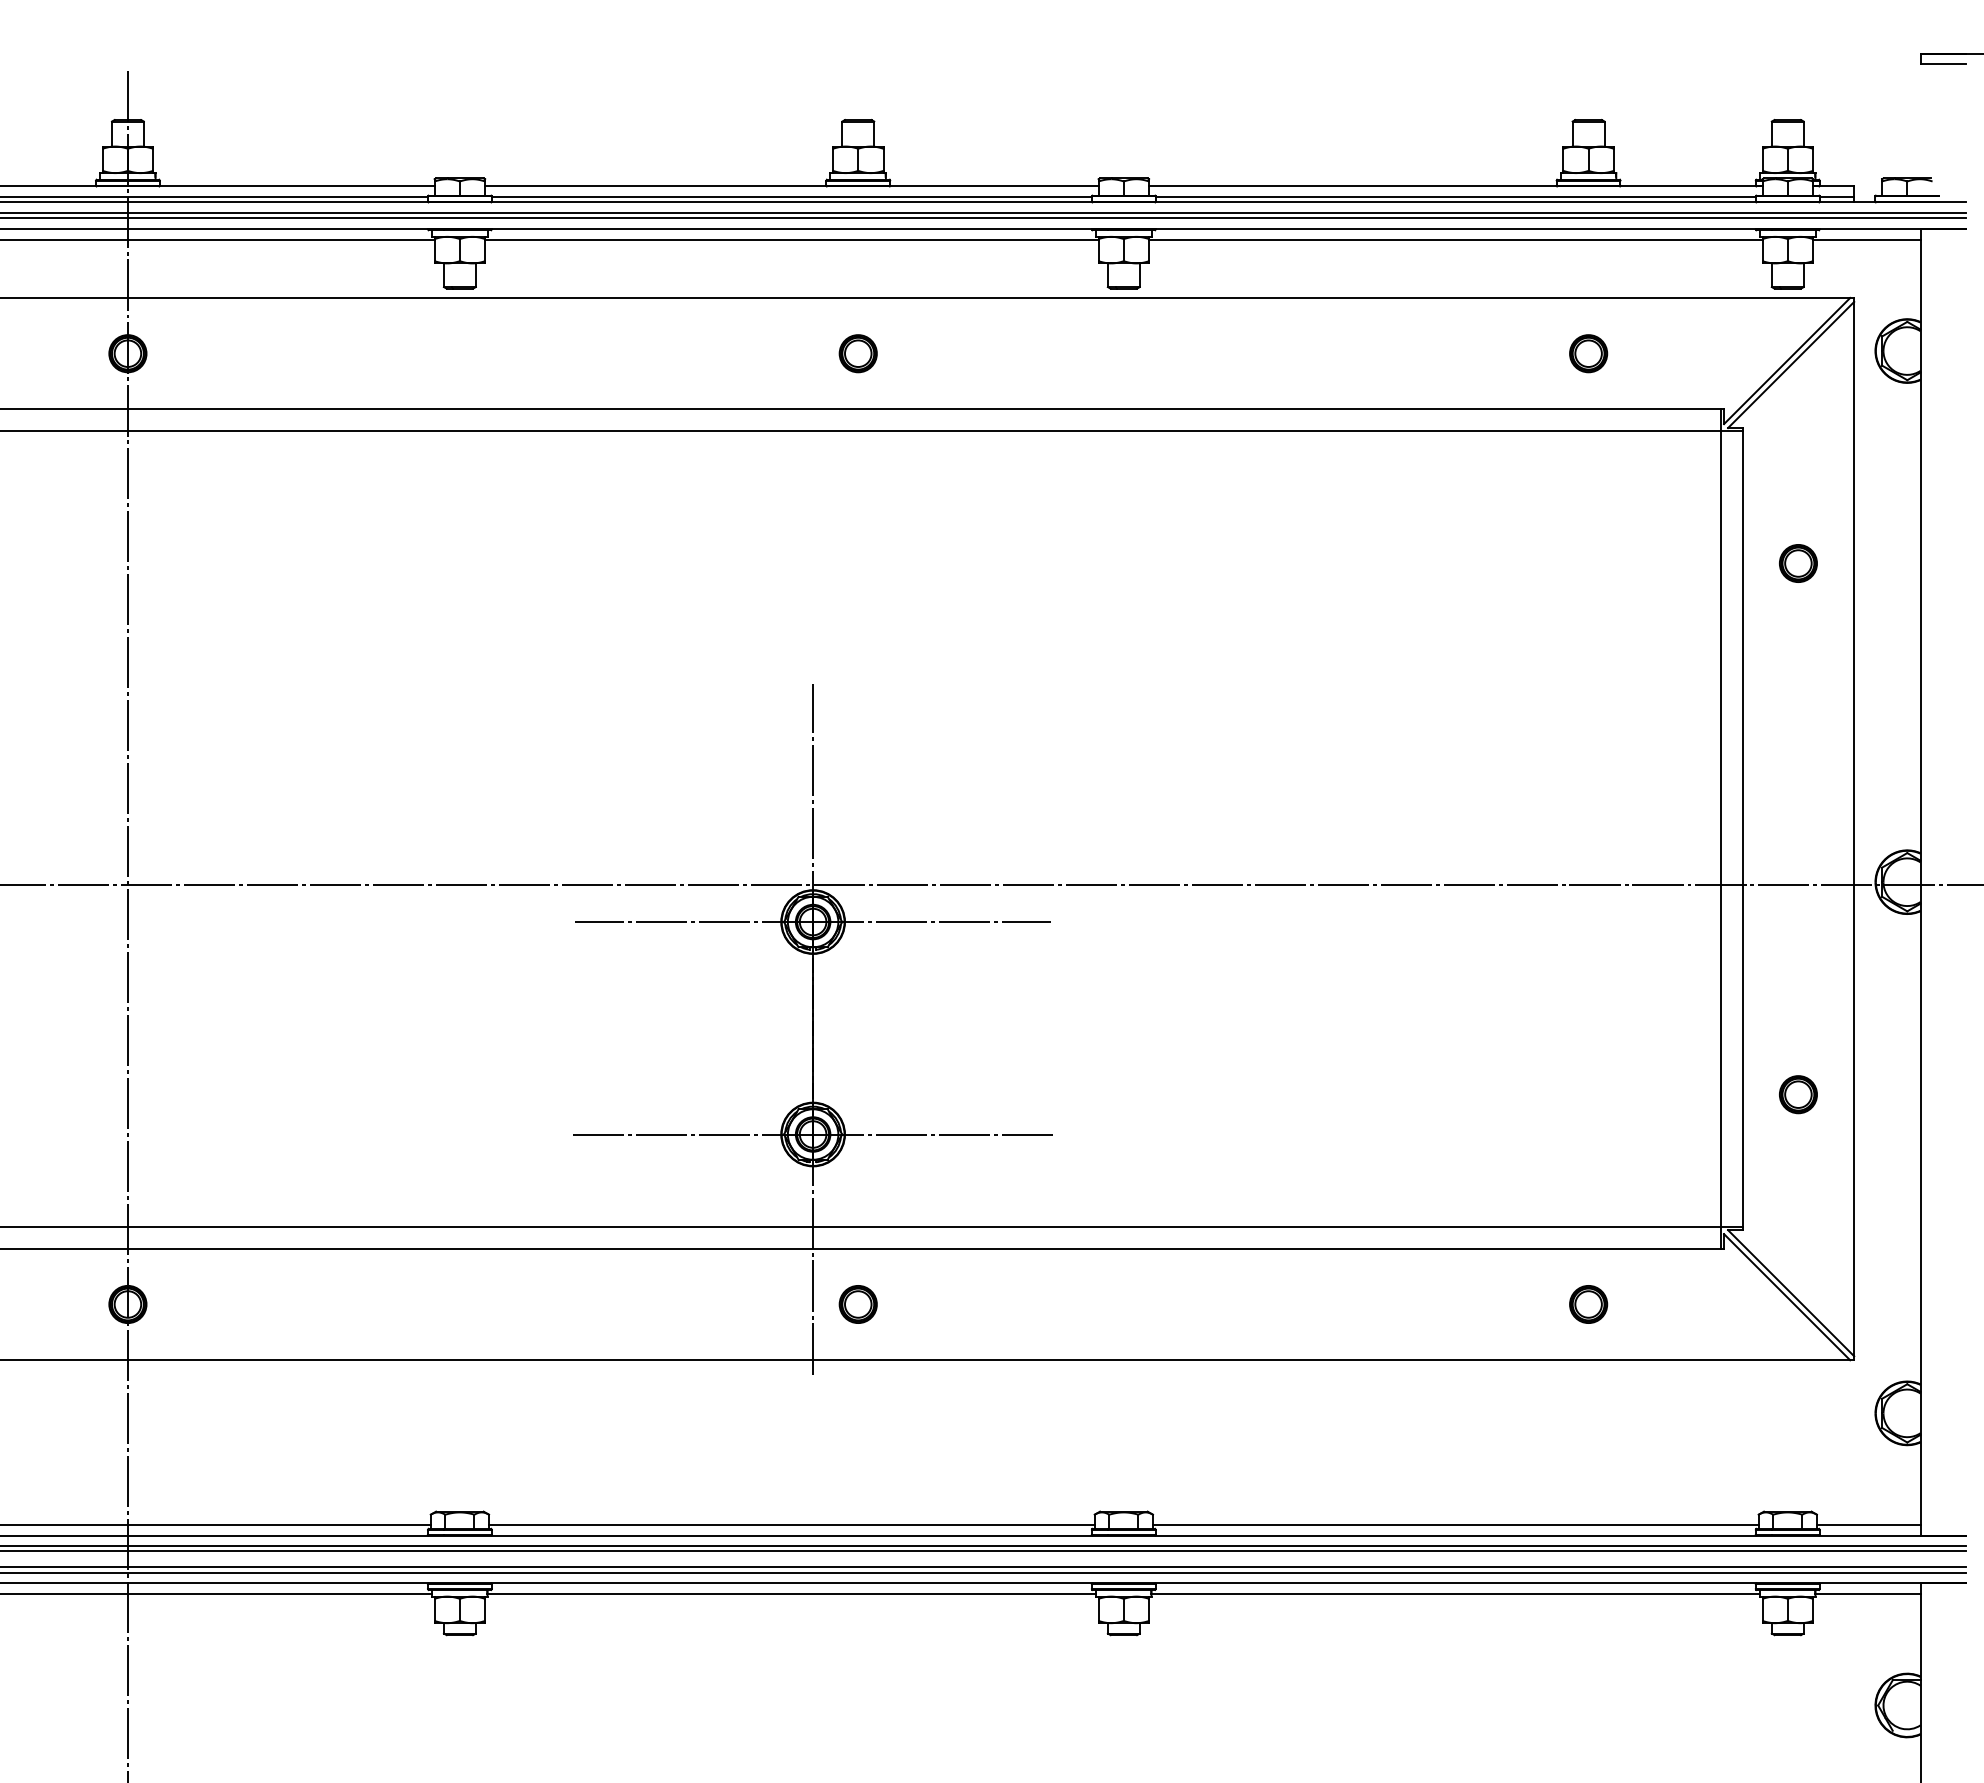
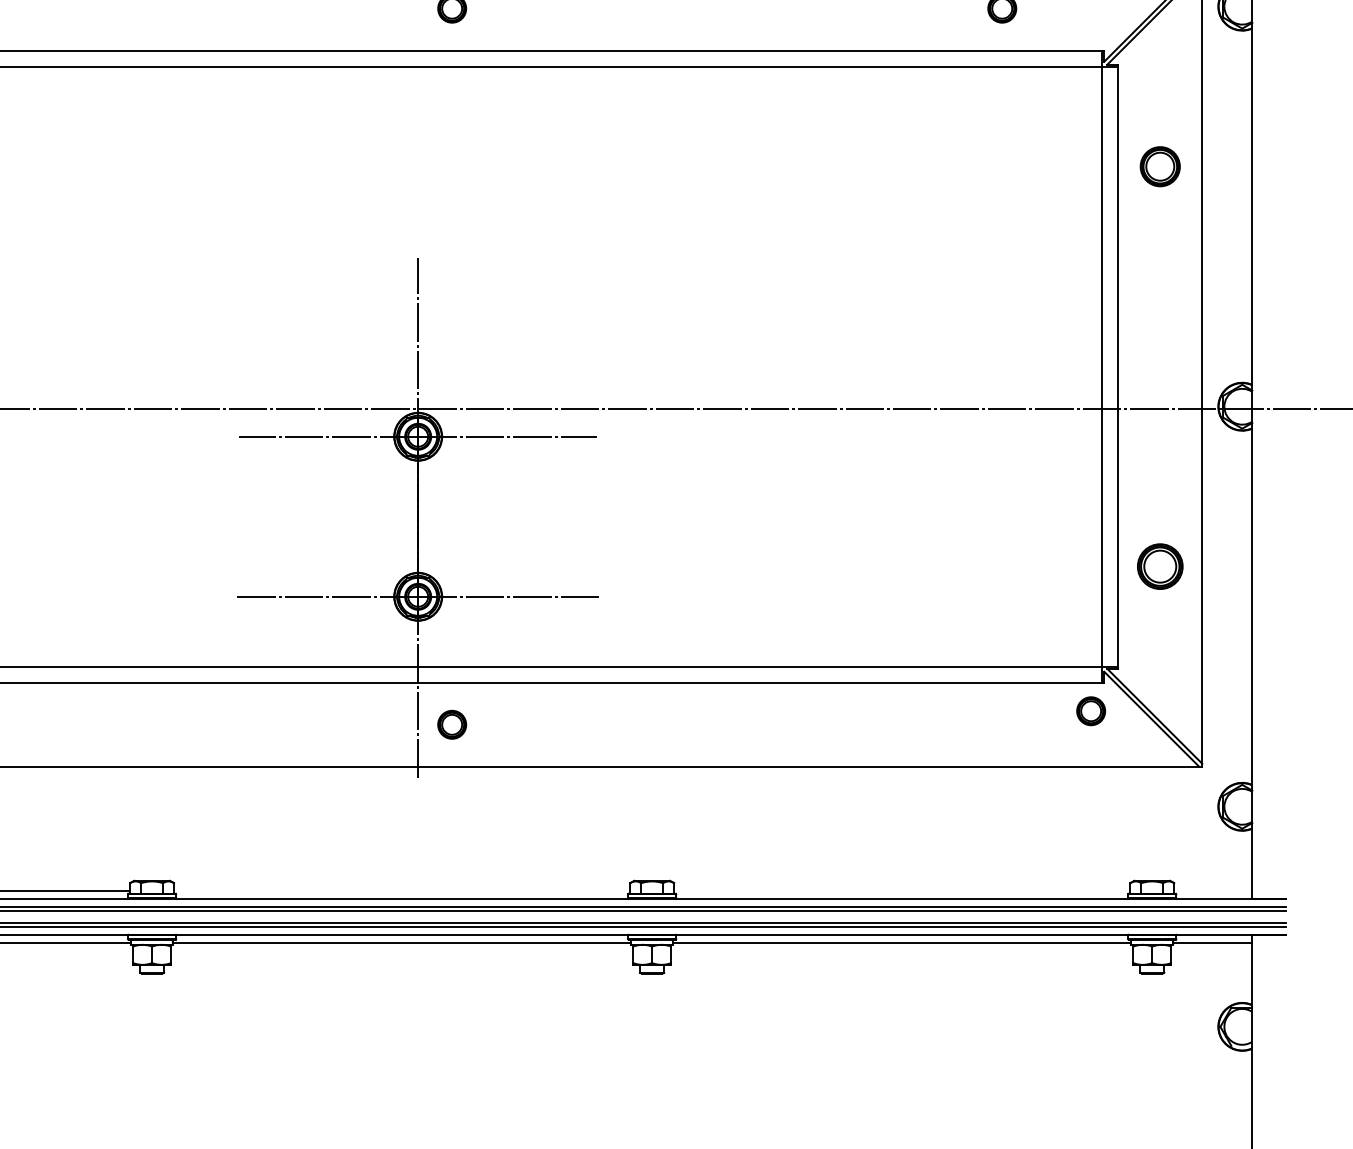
part: (1798, 563) -> (1160, 166), size x1.4
part: (1798, 1094) -> (1160, 566), size x1.6
part: (1588, 1304) -> (1091, 711), moved
line: (791, 1524) -> (401, 890), removed
line: (1455, 1524) -> (902, 890), removed
line: (1868, 1524) -> (1213, 890), removed

